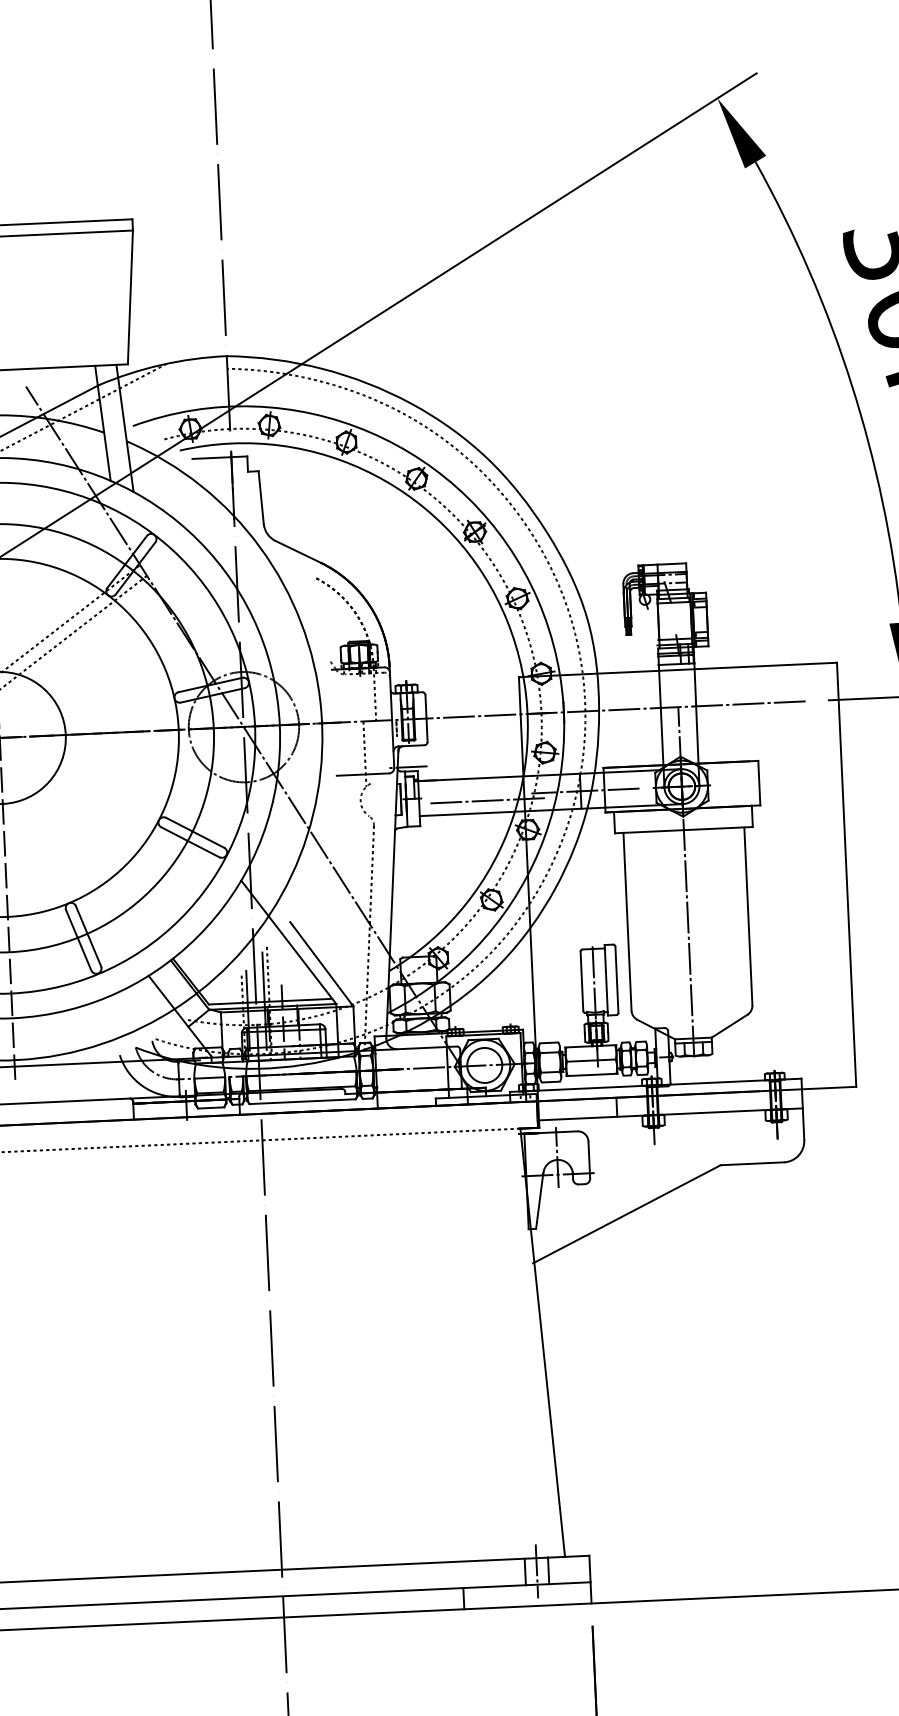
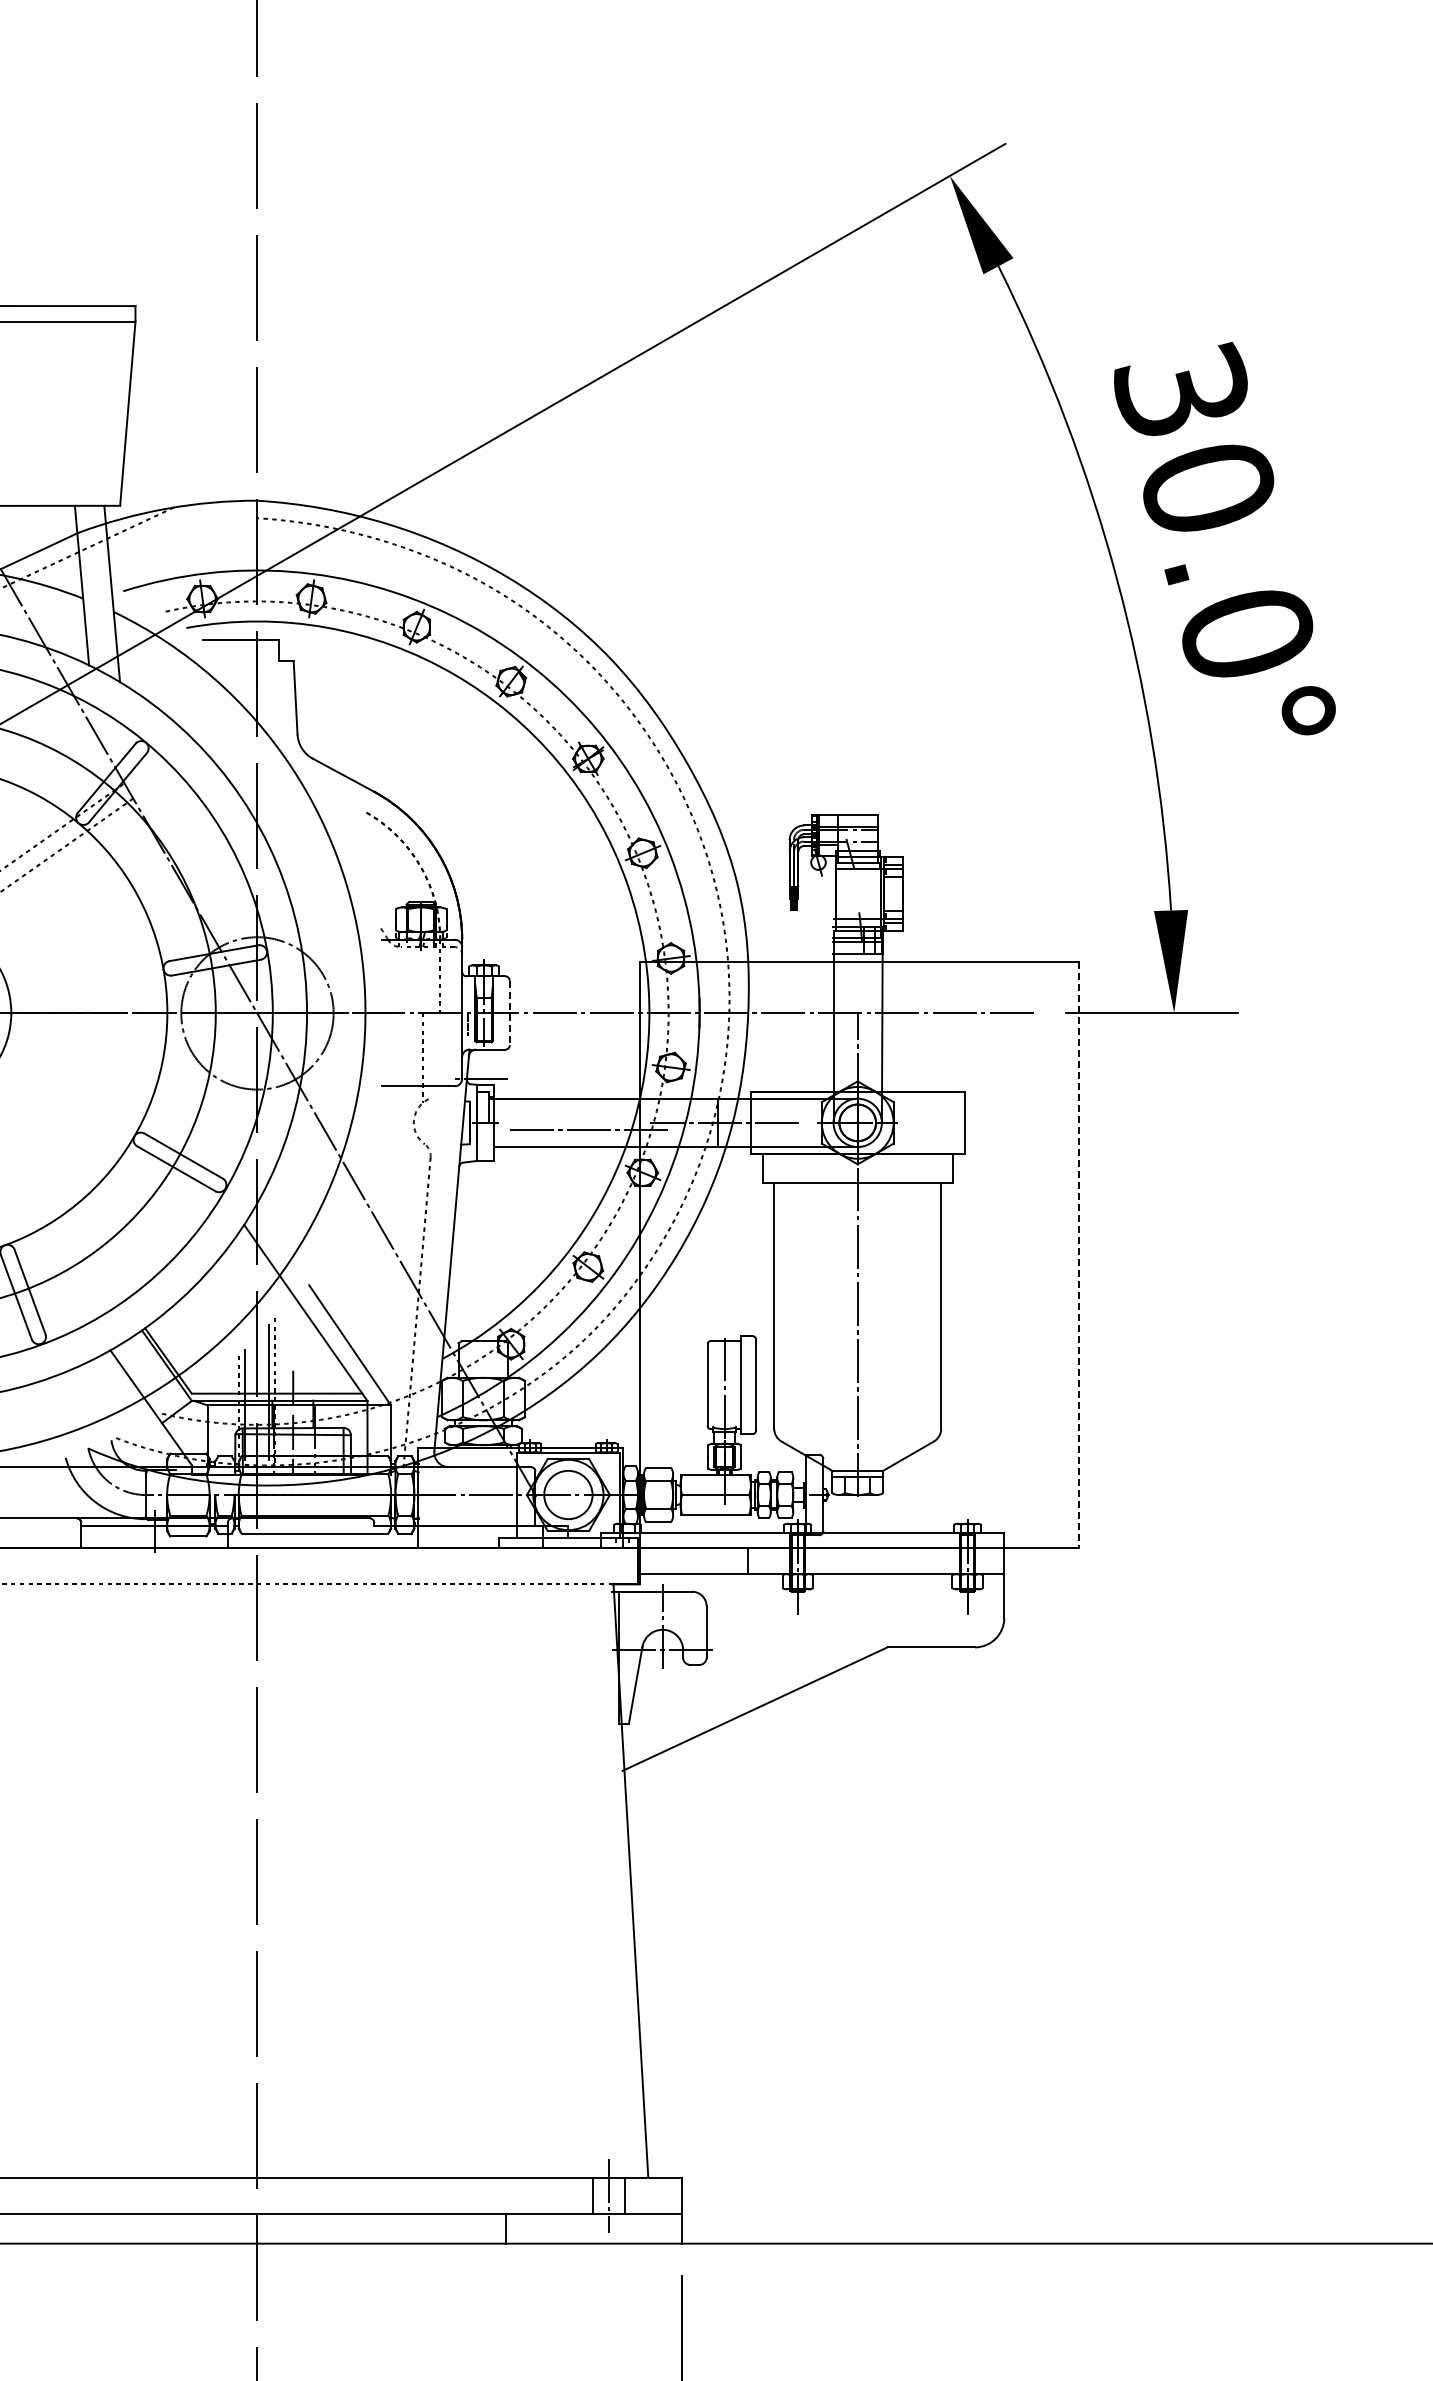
line: (426, 718) -> (509, 1013), solid -> dashed
line: (846, 875) -> (1079, 1255), solid -> dashed

